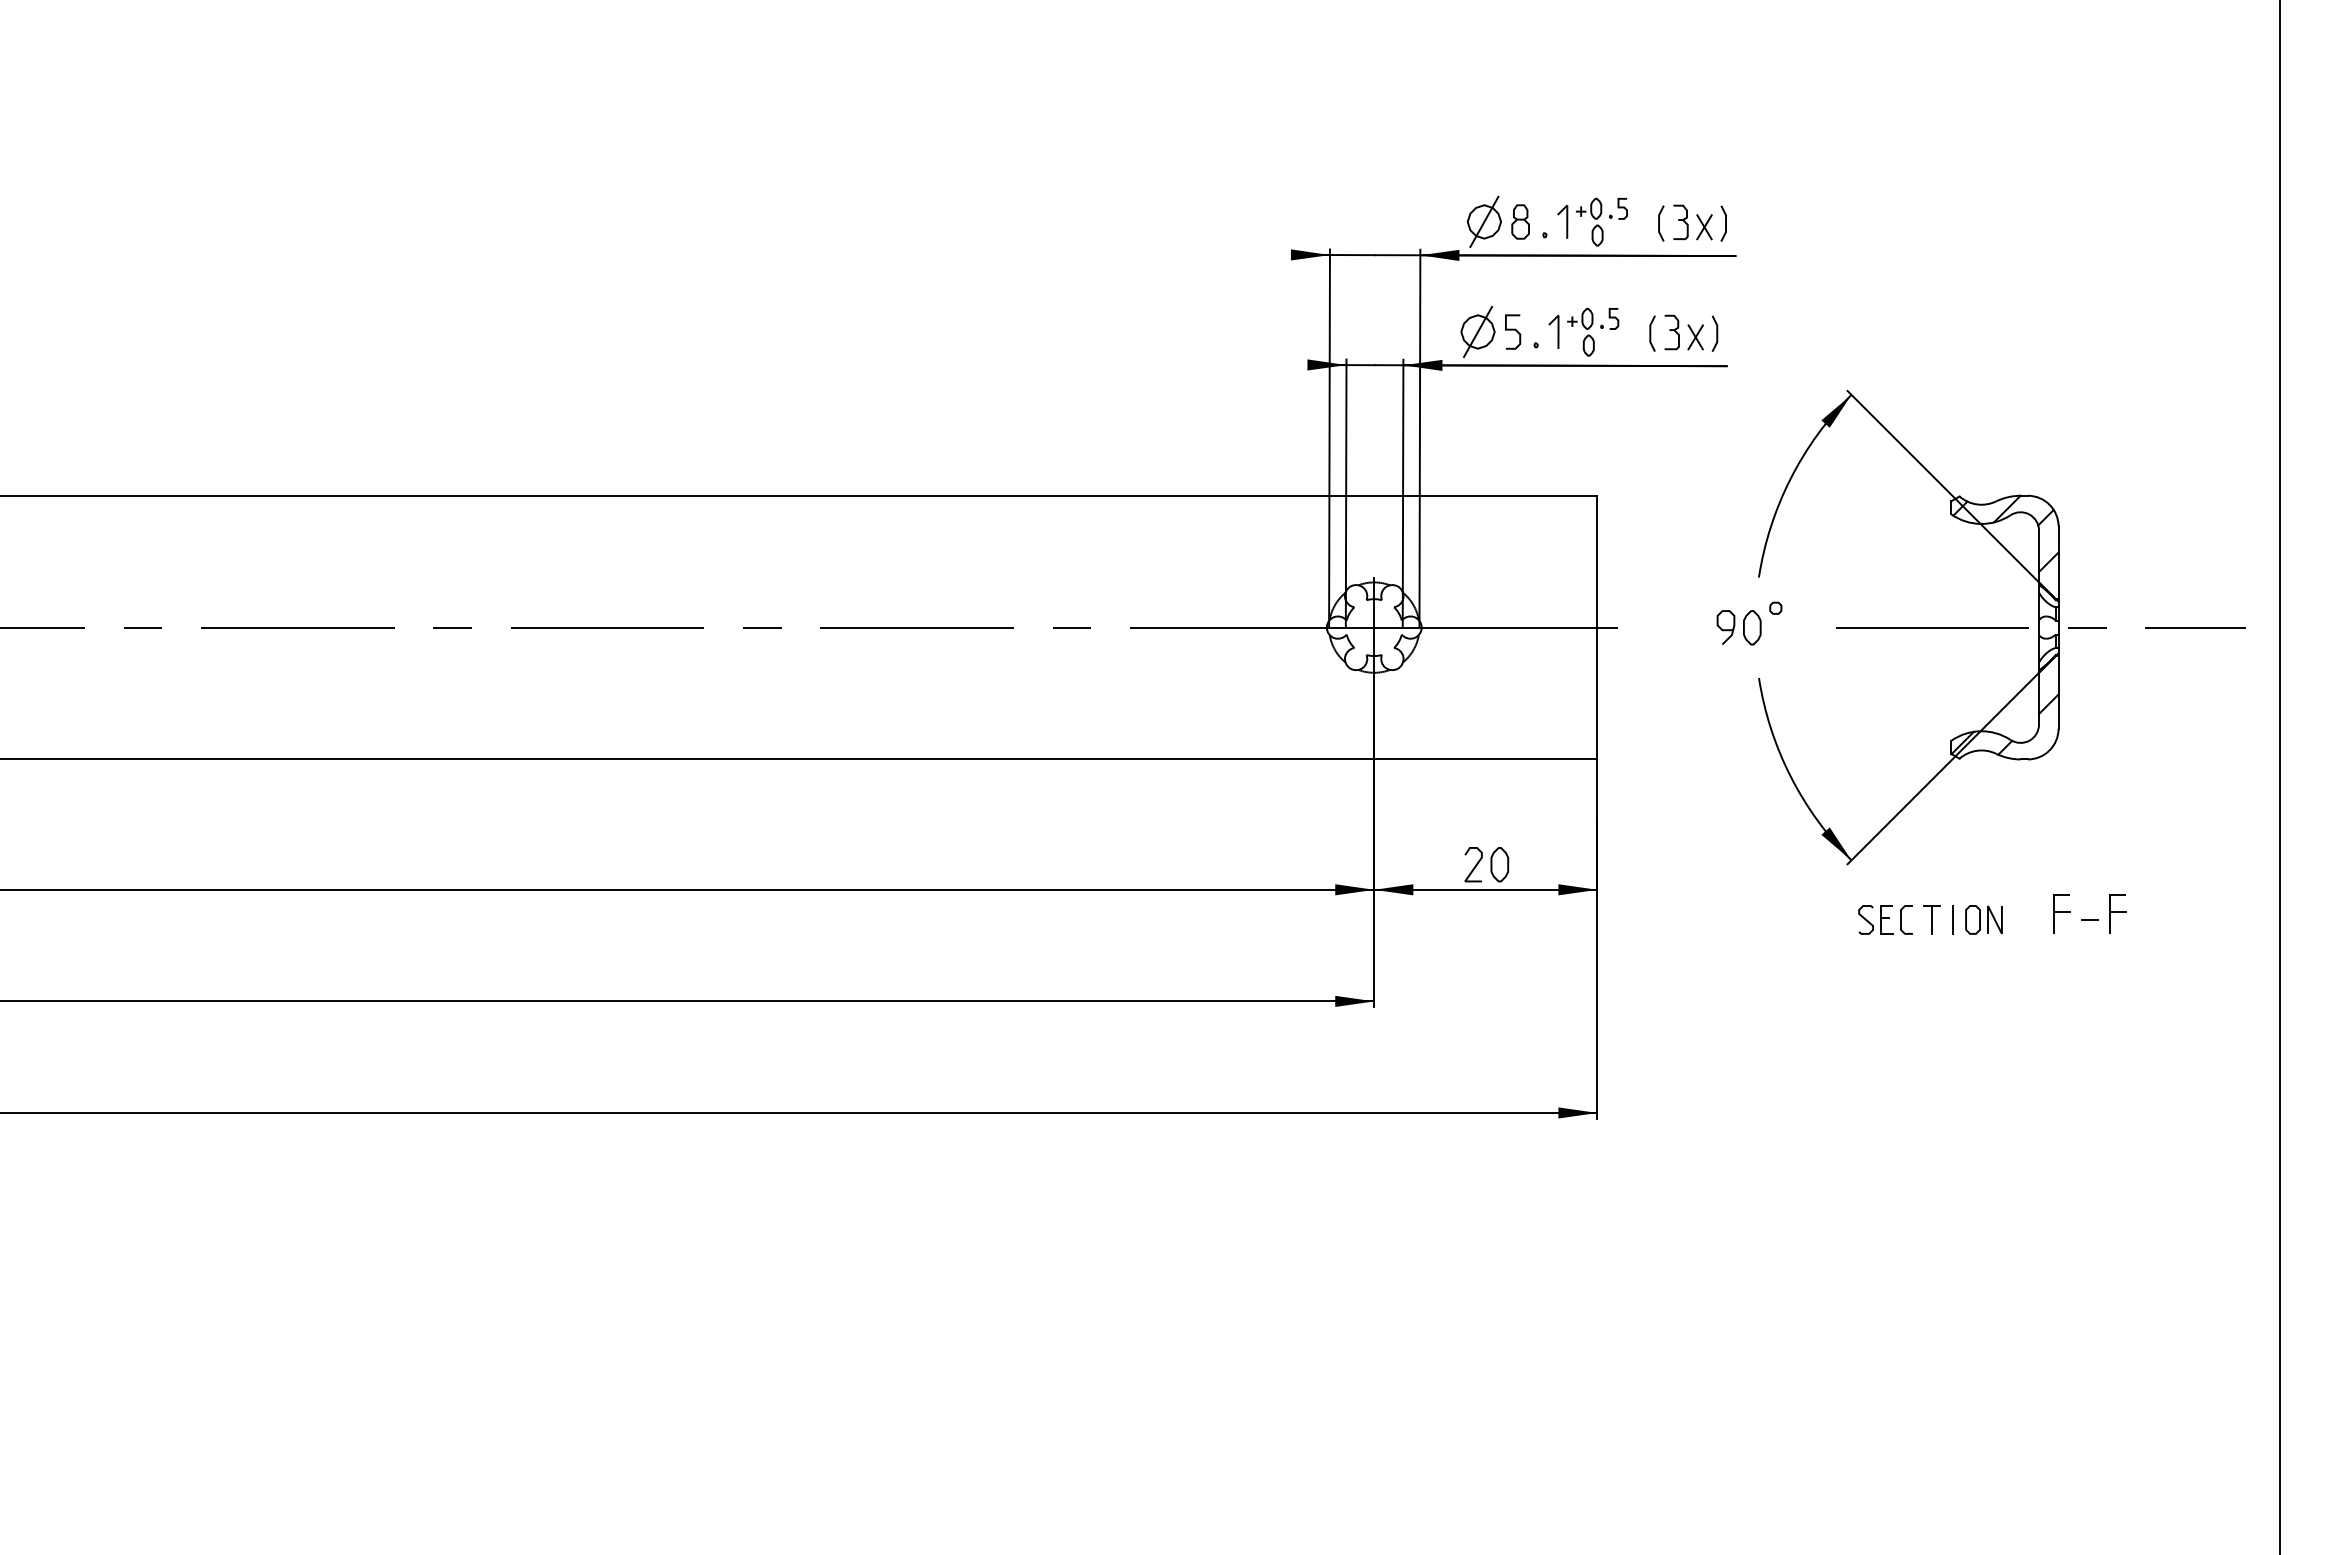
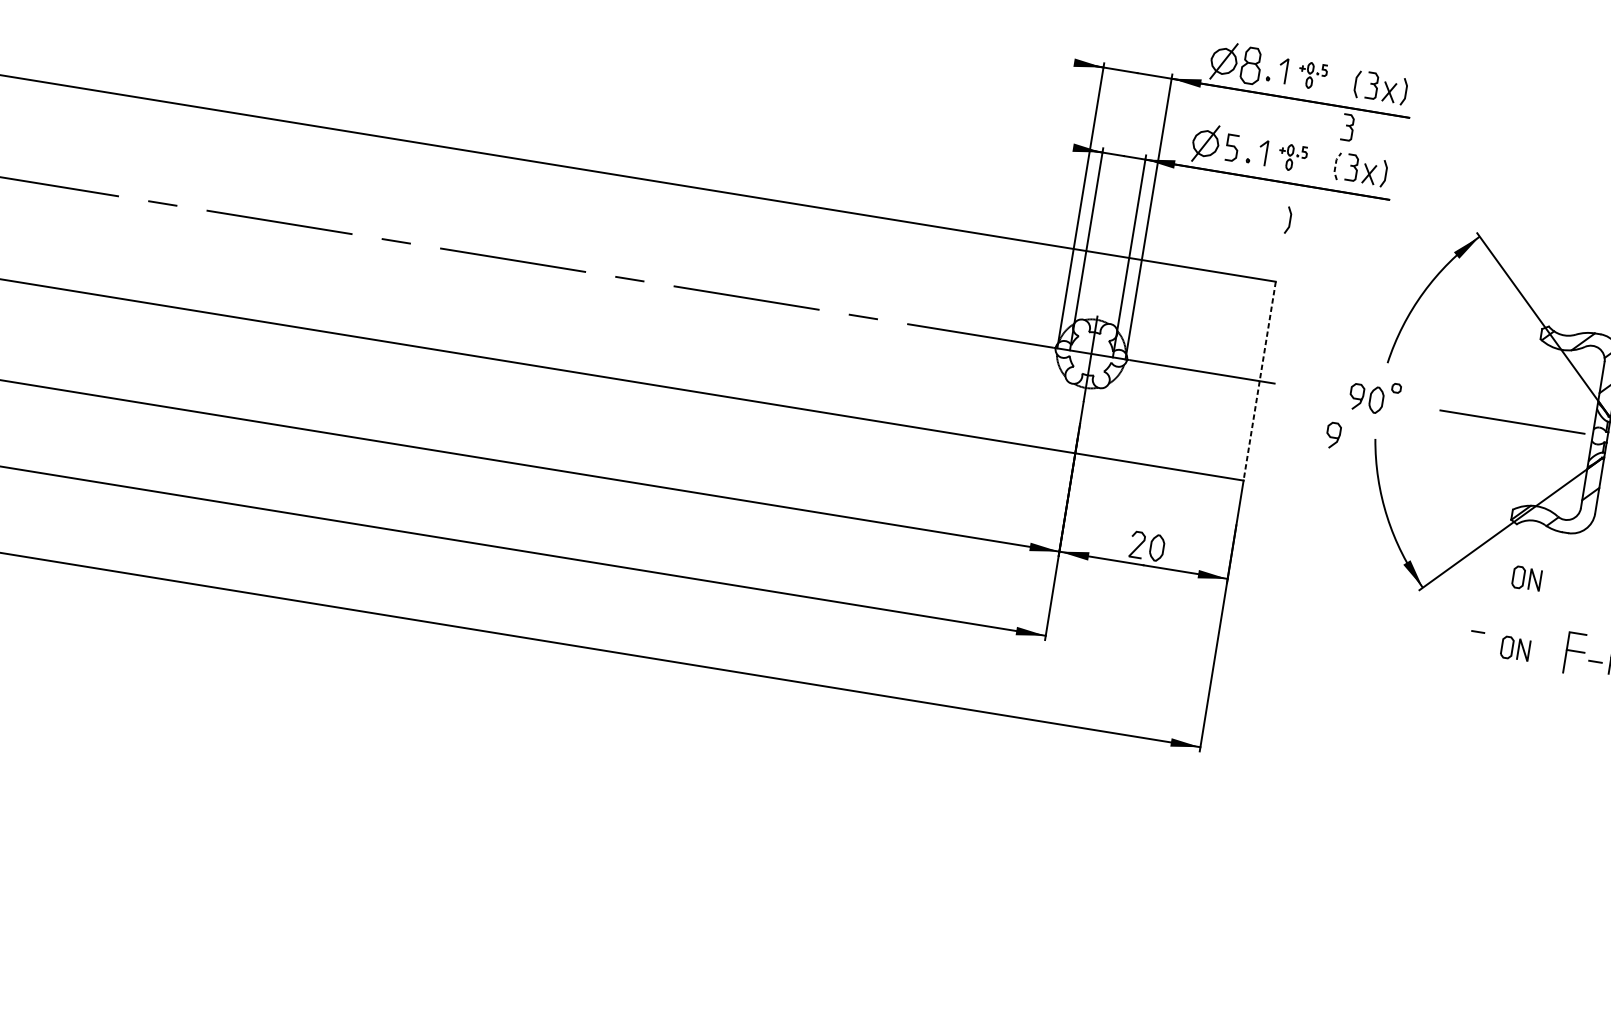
part: (1520, 221) -> (1251, 65), size x1.4
part: (1601, 221) -> (1312, 75), size x0.7
part: (1657, 281) -> (1347, 127), added
part: (1593, 332) -> (1292, 158), size x0.7
line: (1650, 333) -> (1335, 165), solid -> dashed
line: (1602, 413) -> (1289, 220), added
line: (1597, 627) -> (1259, 381), solid -> dashed
curve: (1703, 684) -> (1332, 437), added
part: (1983, 826) -> (1526, 578), added
part: (2061, 913) -> (1574, 653), size x1.4
part: (1885, 919) -> (1441, 636), removed
line: (1932, 919) -> (1476, 642), removed
line: (1953, 919) -> (1492, 644), removed

